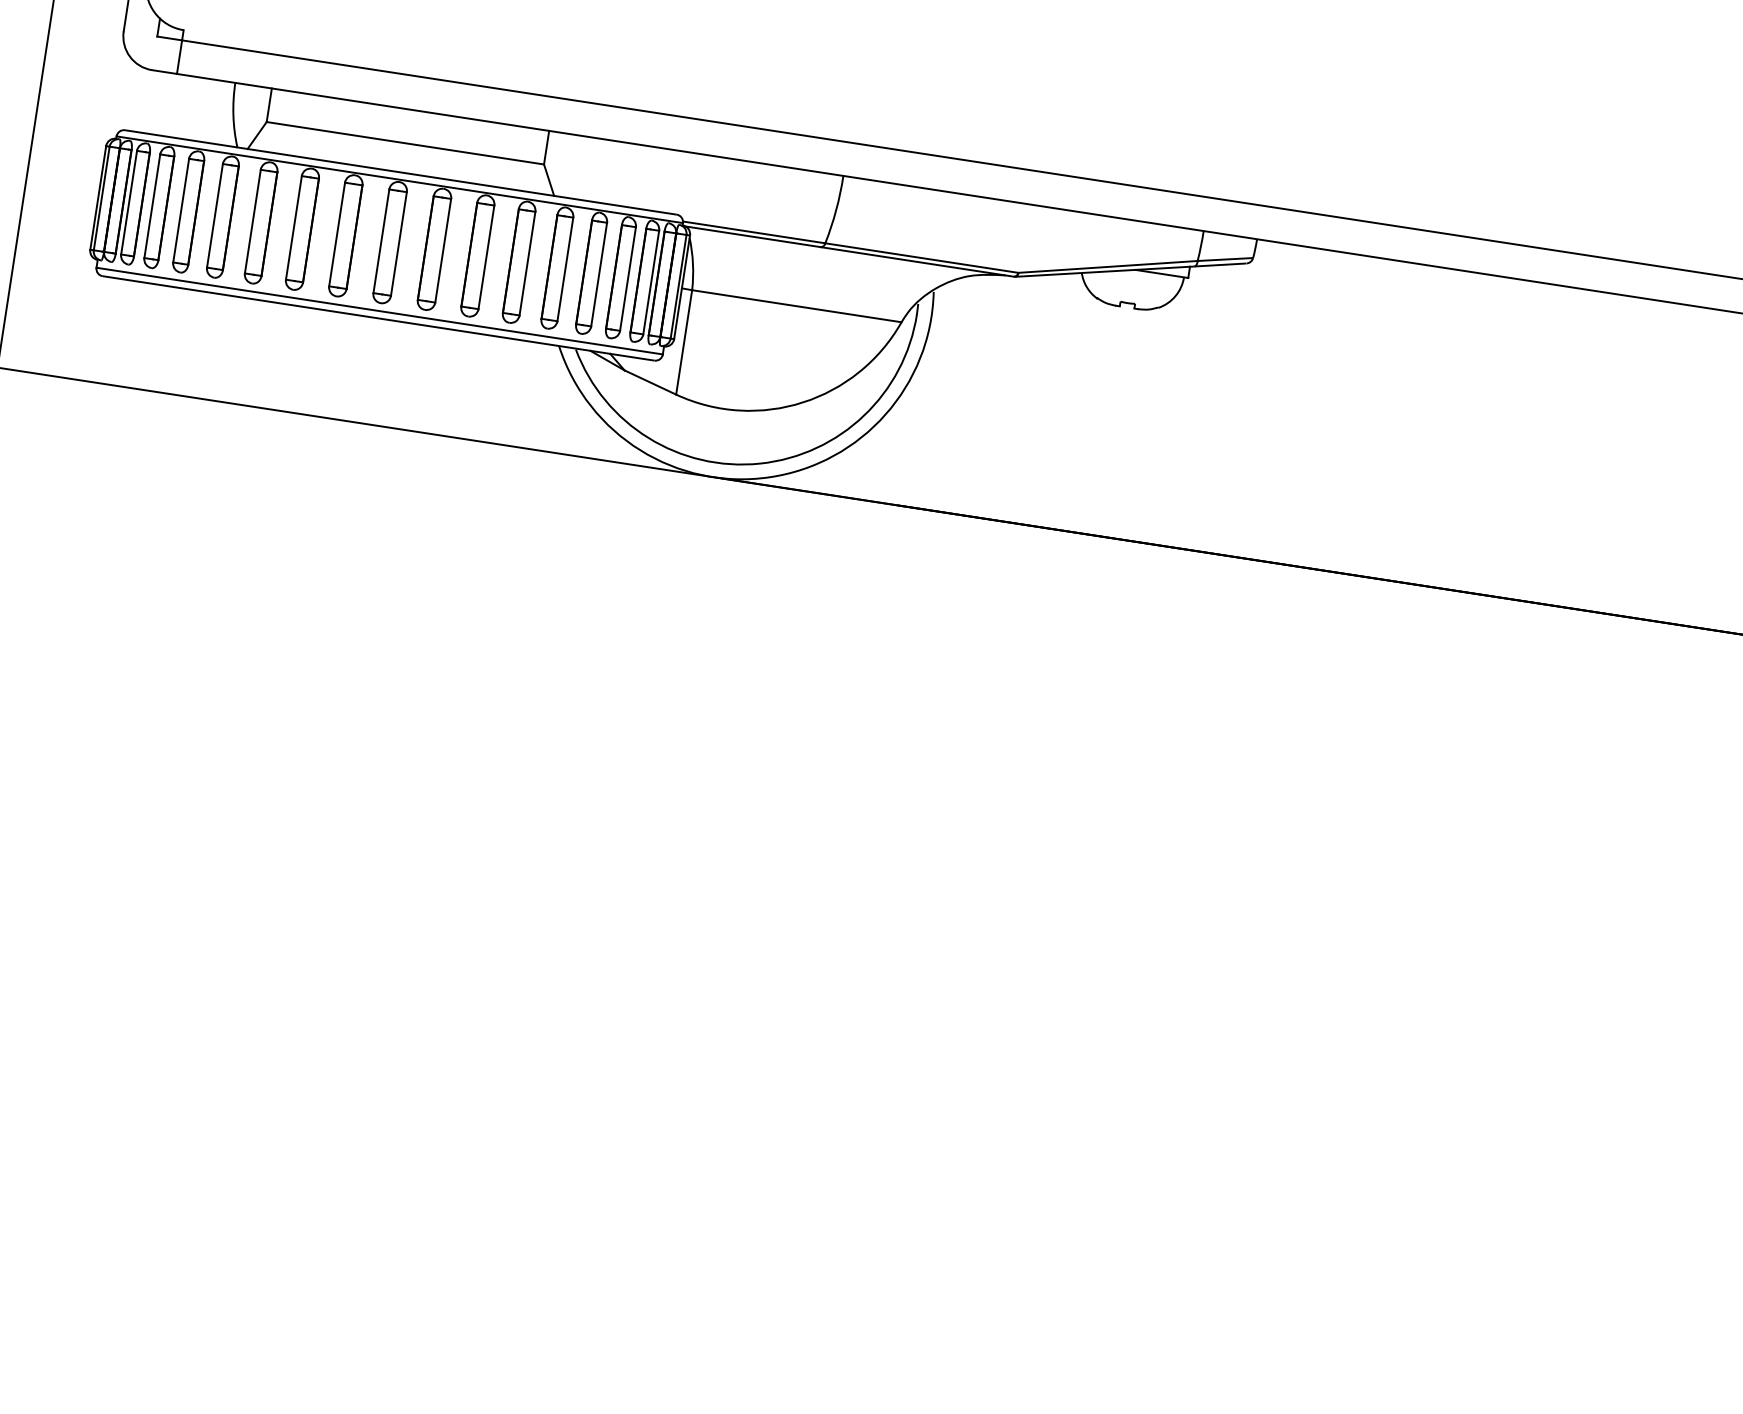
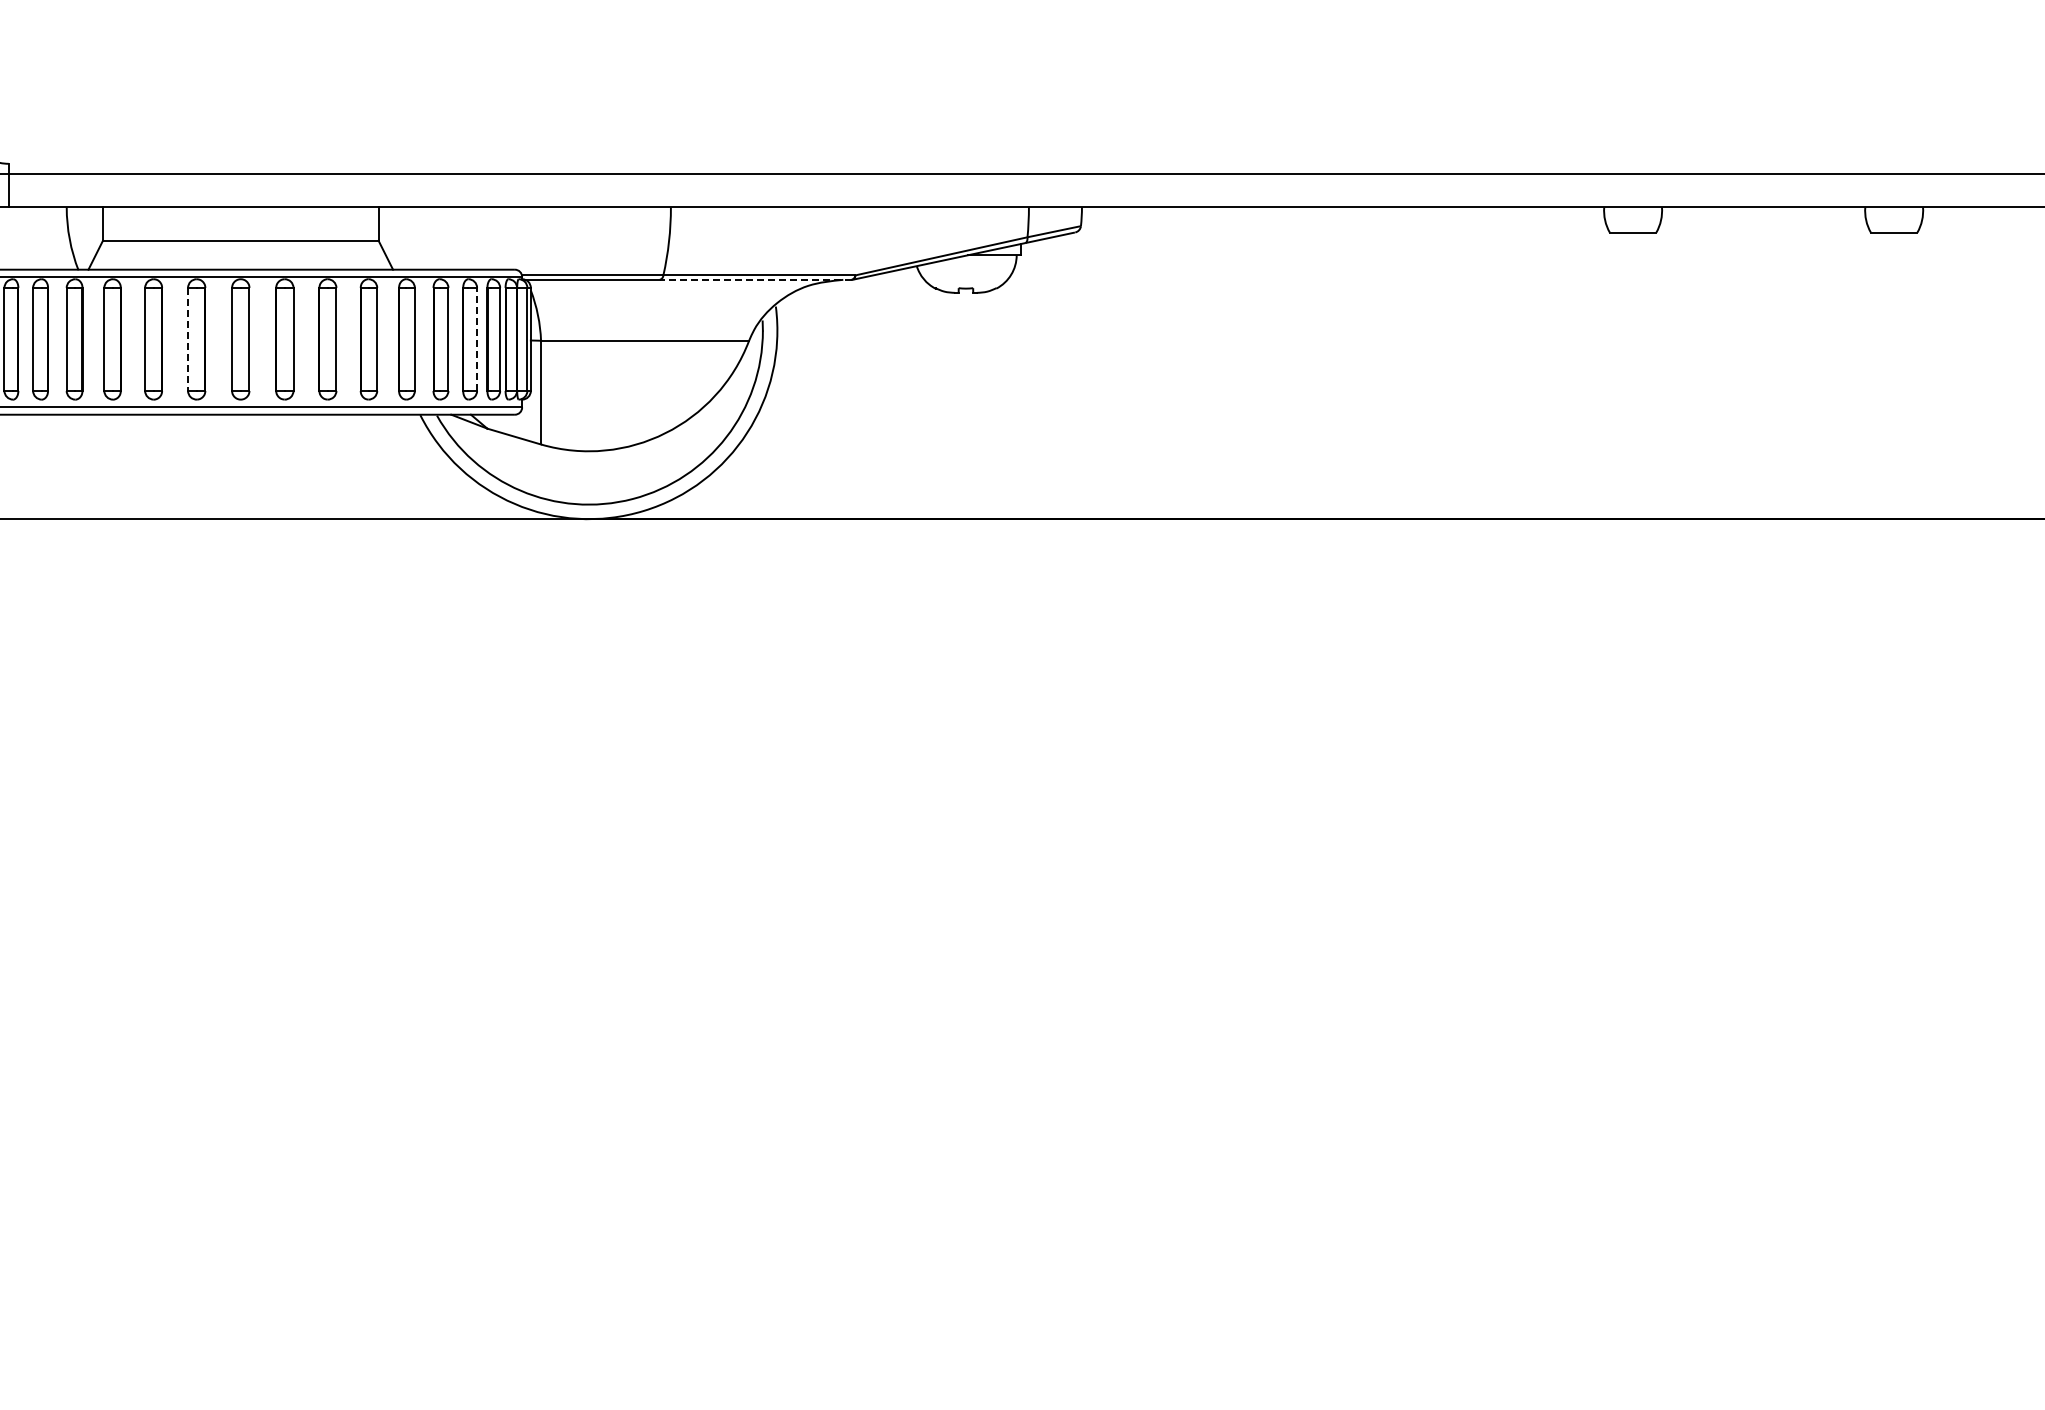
line: (337, 234) -> (188, 339), solid -> dashed
line: (917, 261) -> (755, 279), solid -> dashed
line: (628, 278) -> (477, 338), solid -> dashed

